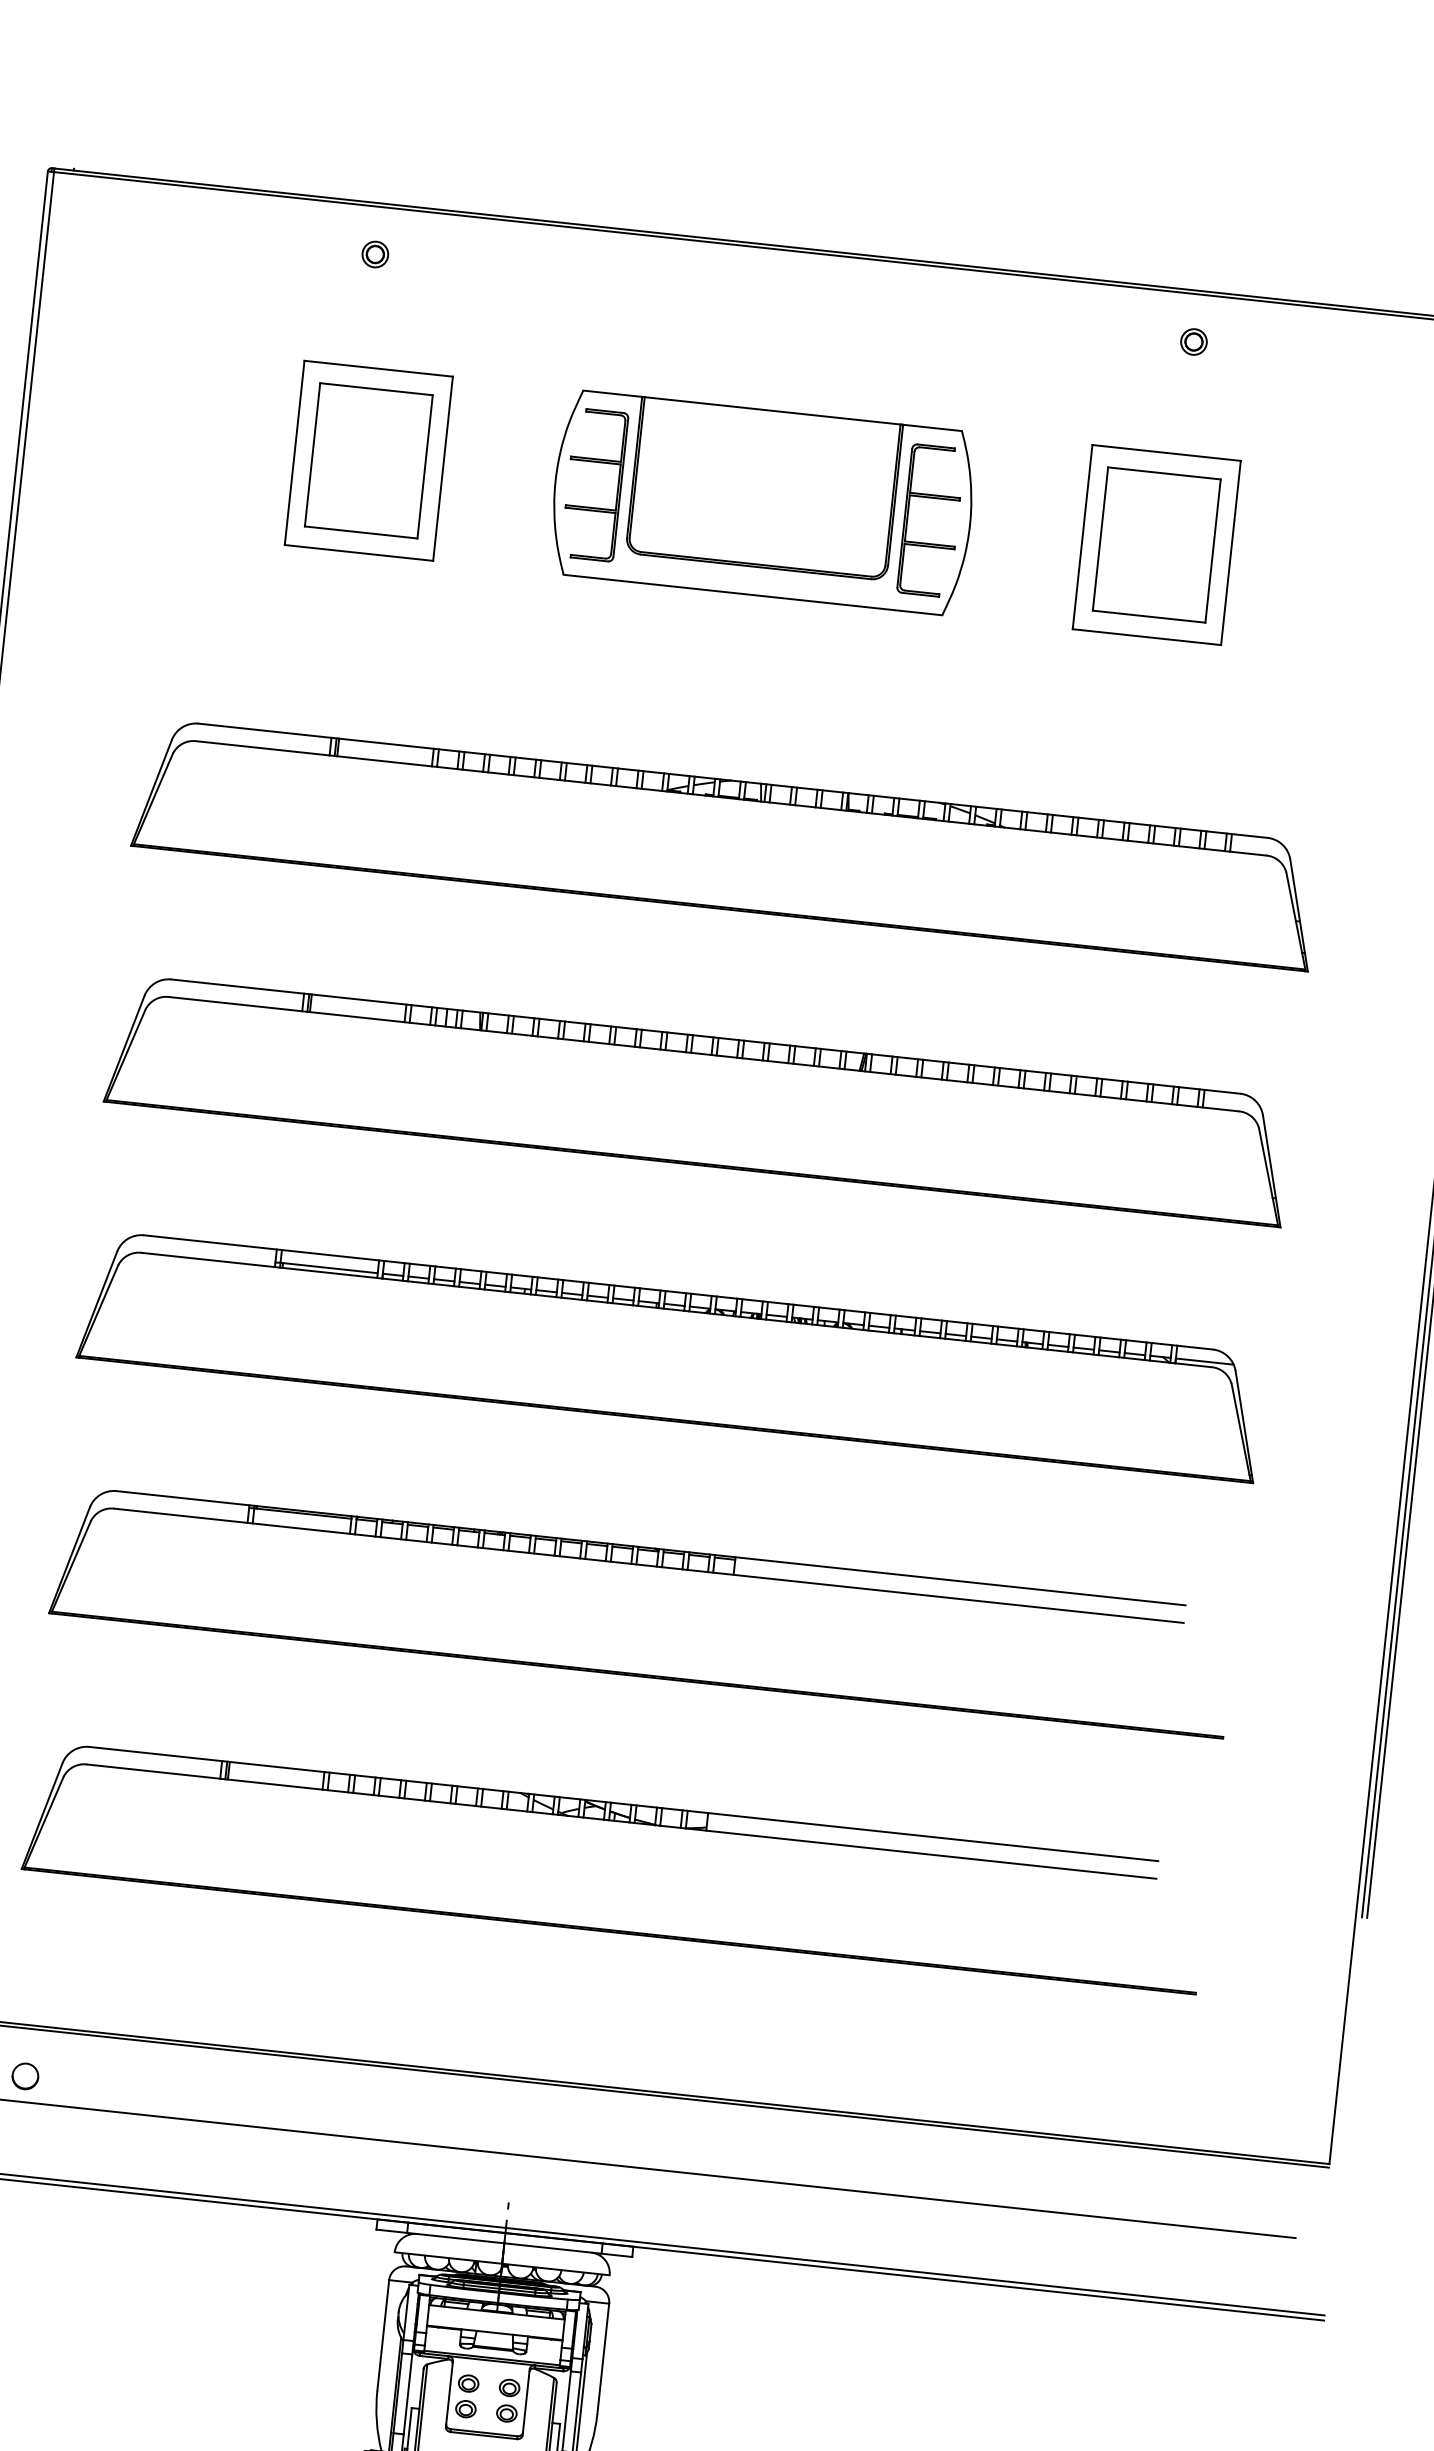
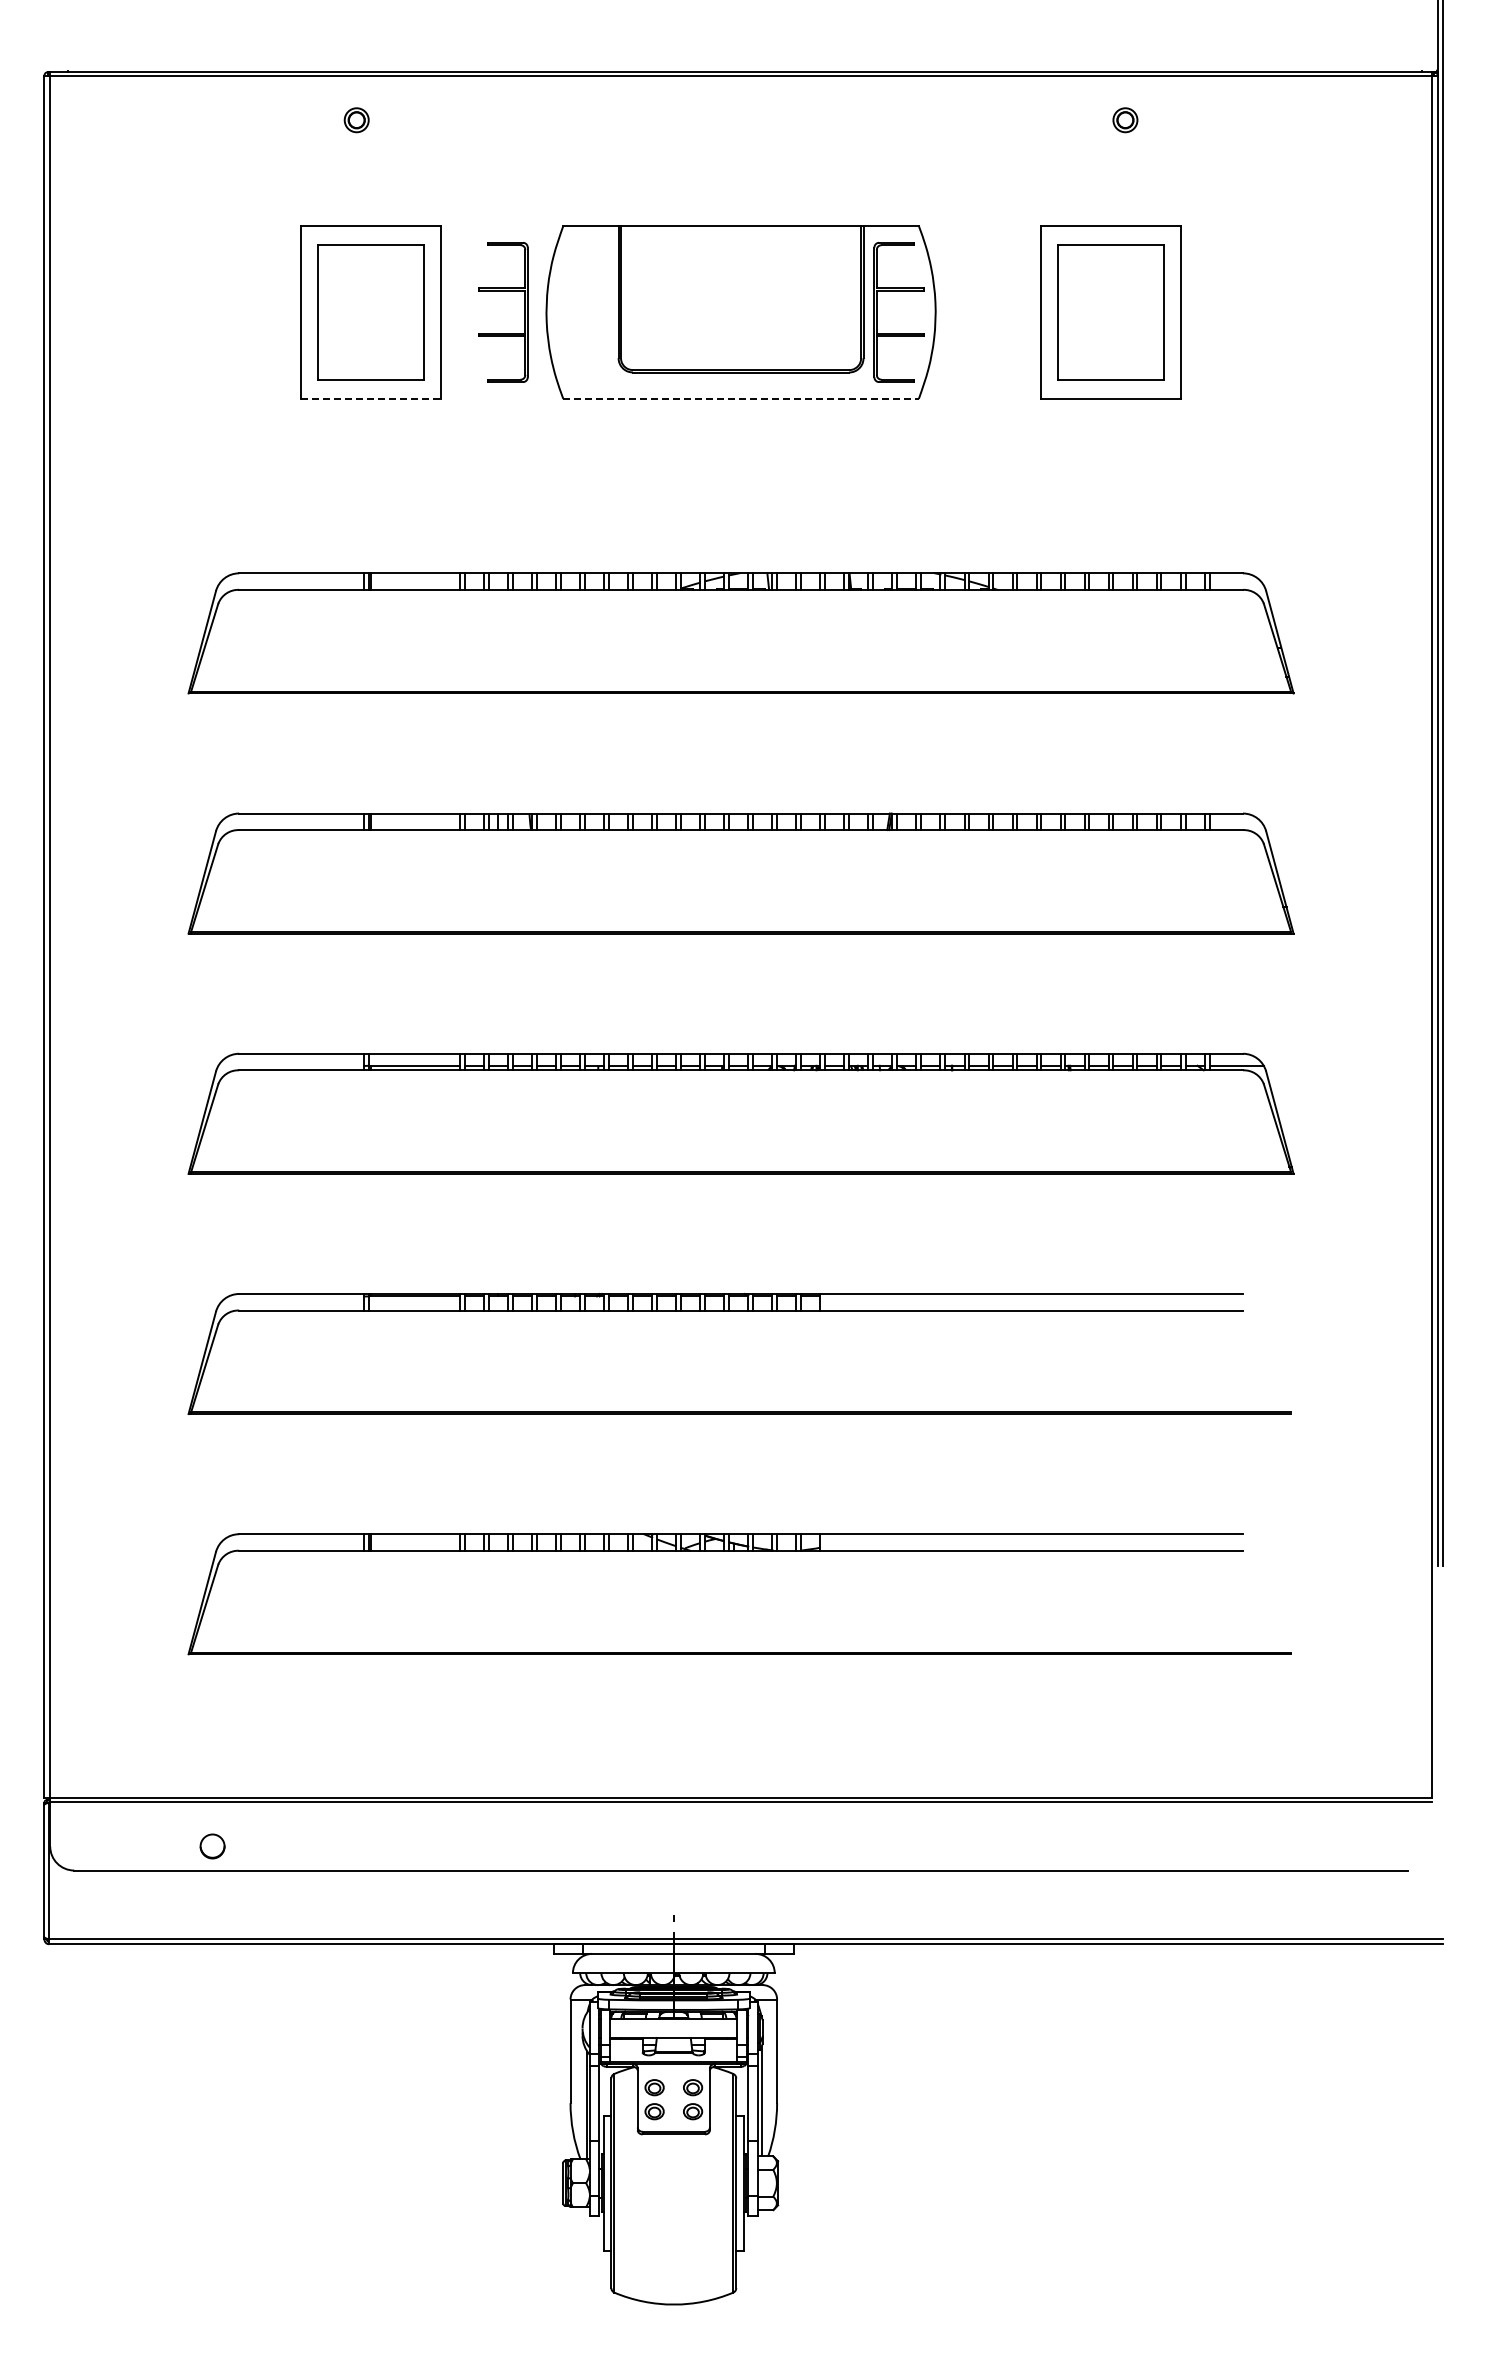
part: (597, 462) -> (503, 291), moved
line: (359, 552) -> (371, 398), solid -> dashed
line: (753, 594) -> (741, 398), solid -> dashed

